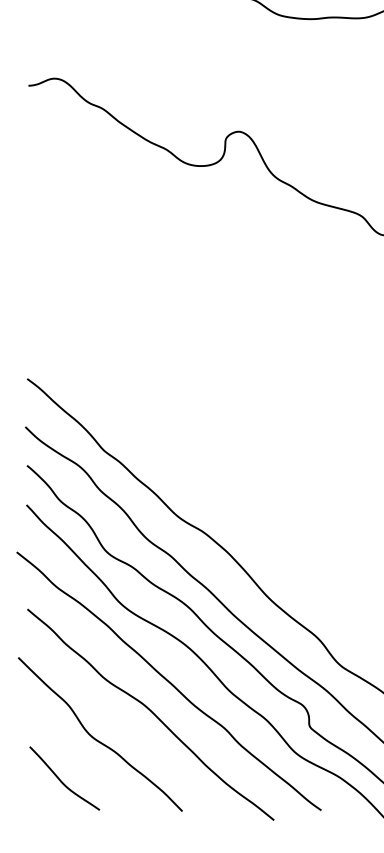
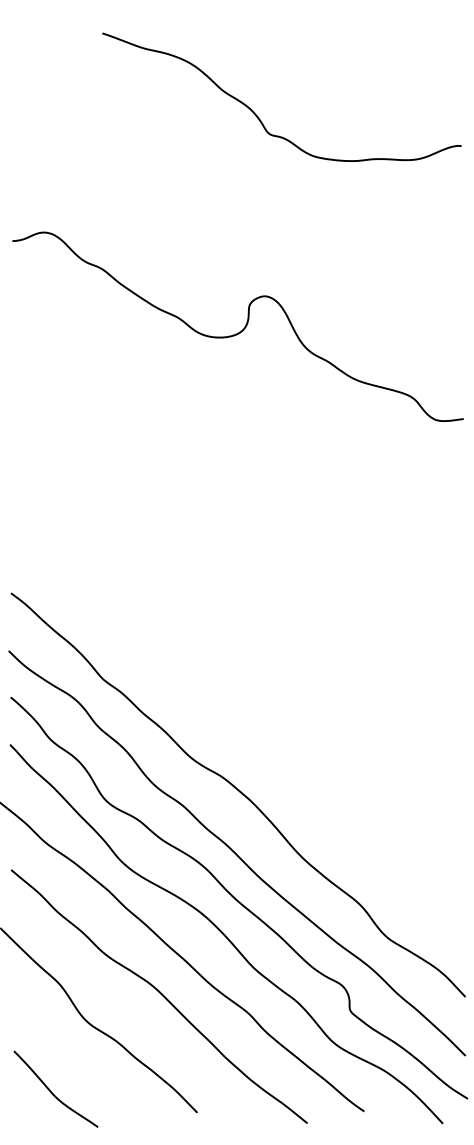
curve: (60, 780) -> (51, 1091), moved

